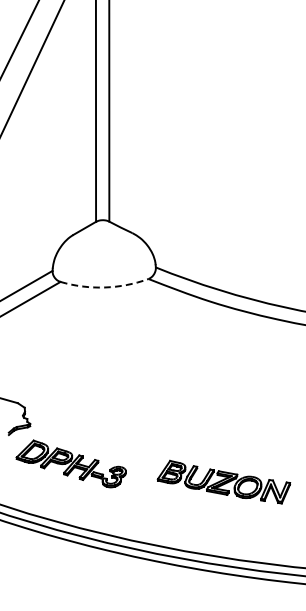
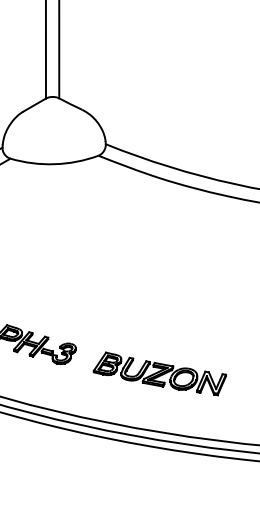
arc: (104, 287) -> (54, 164), dashed -> solid
part: (223, 481) -> (159, 373), moved

